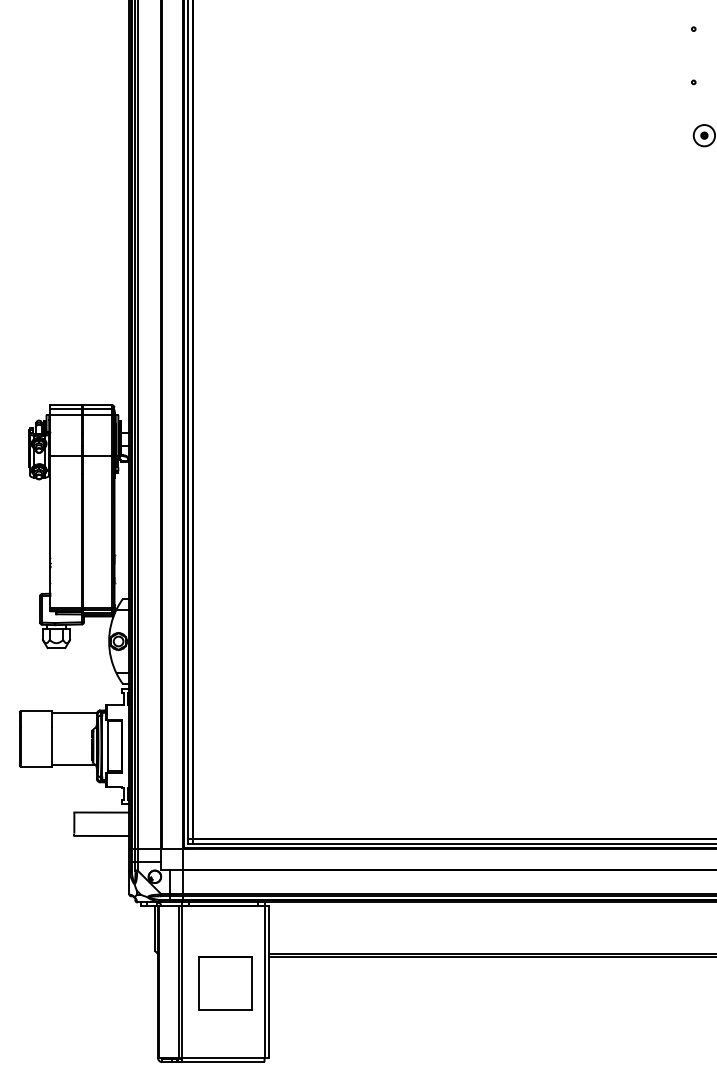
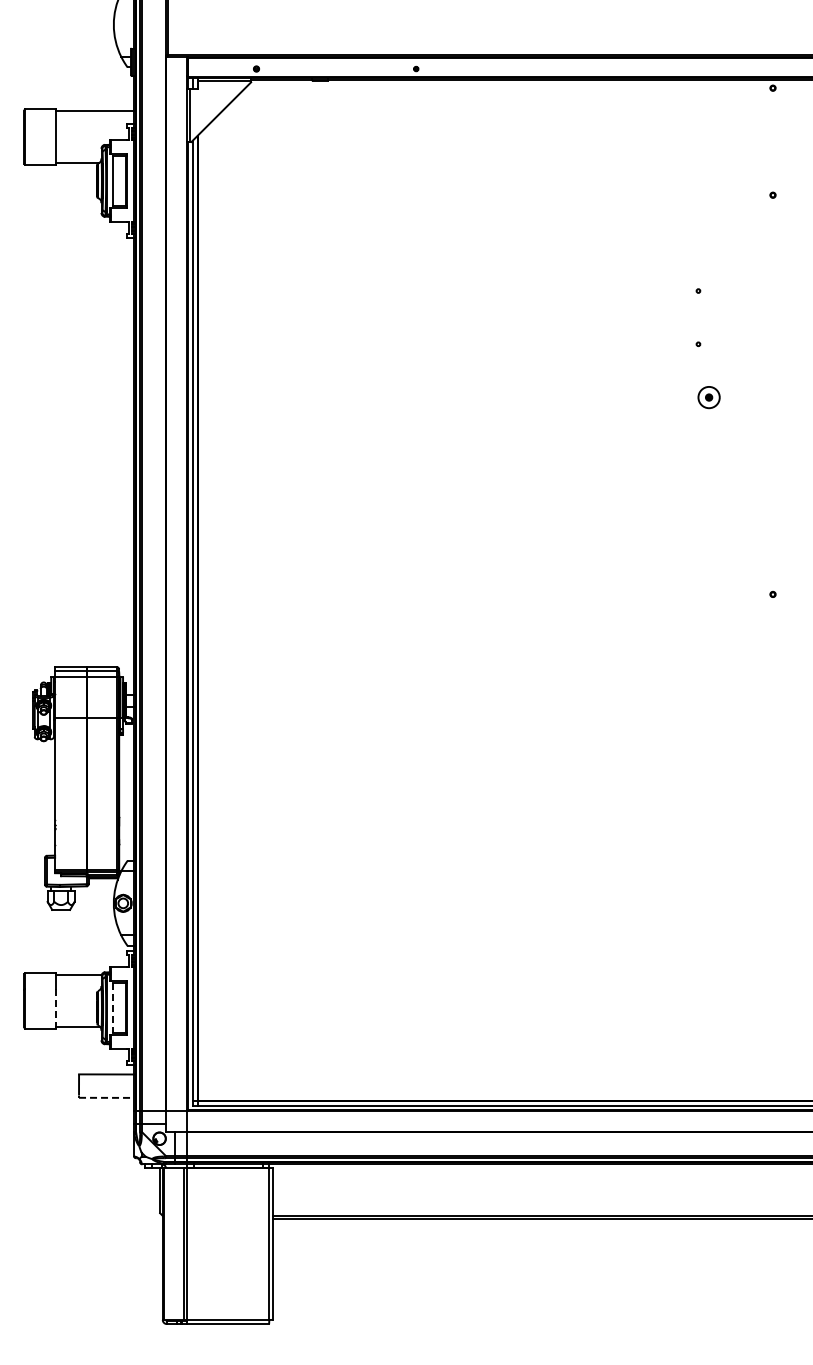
line: (51, 746) -> (56, 1008), solid -> dashed
line: (107, 746) -> (112, 1008), solid -> dashed
line: (101, 835) -> (106, 1097), solid -> dashed
part: (224, 983) -> (229, 1245), removed

